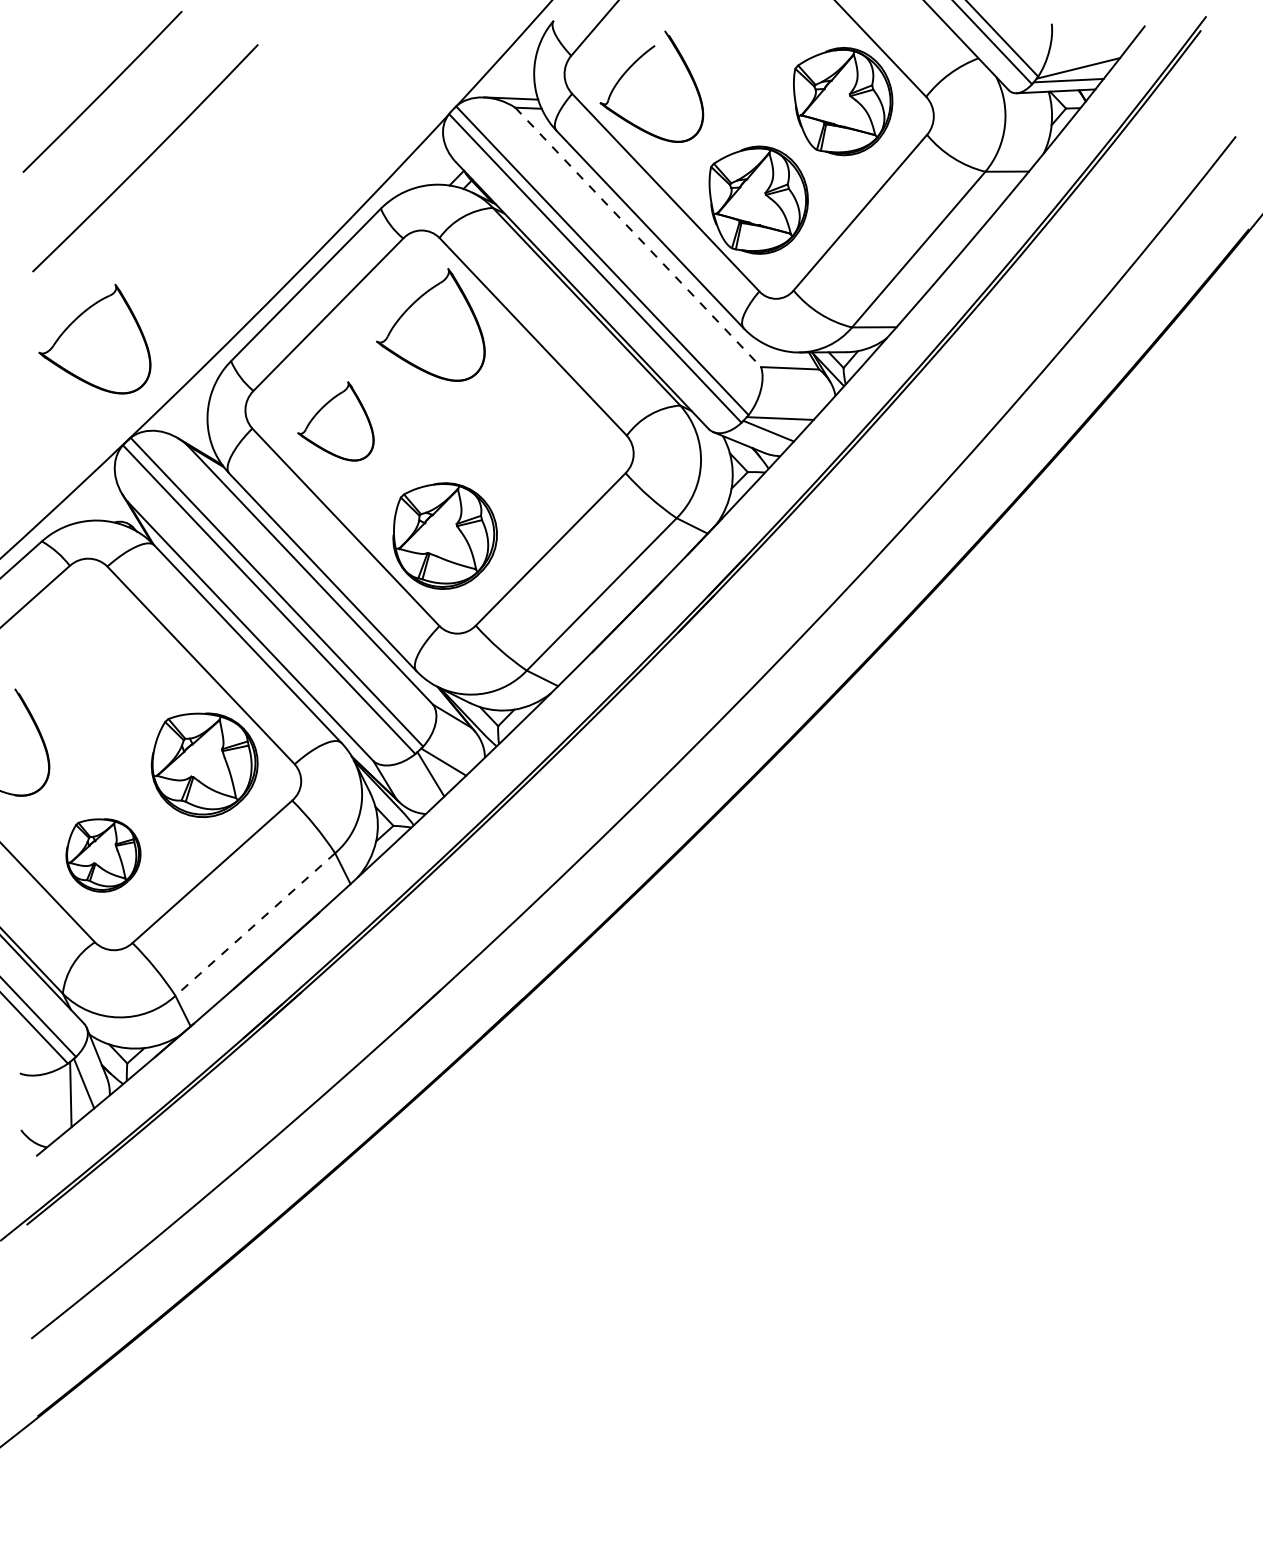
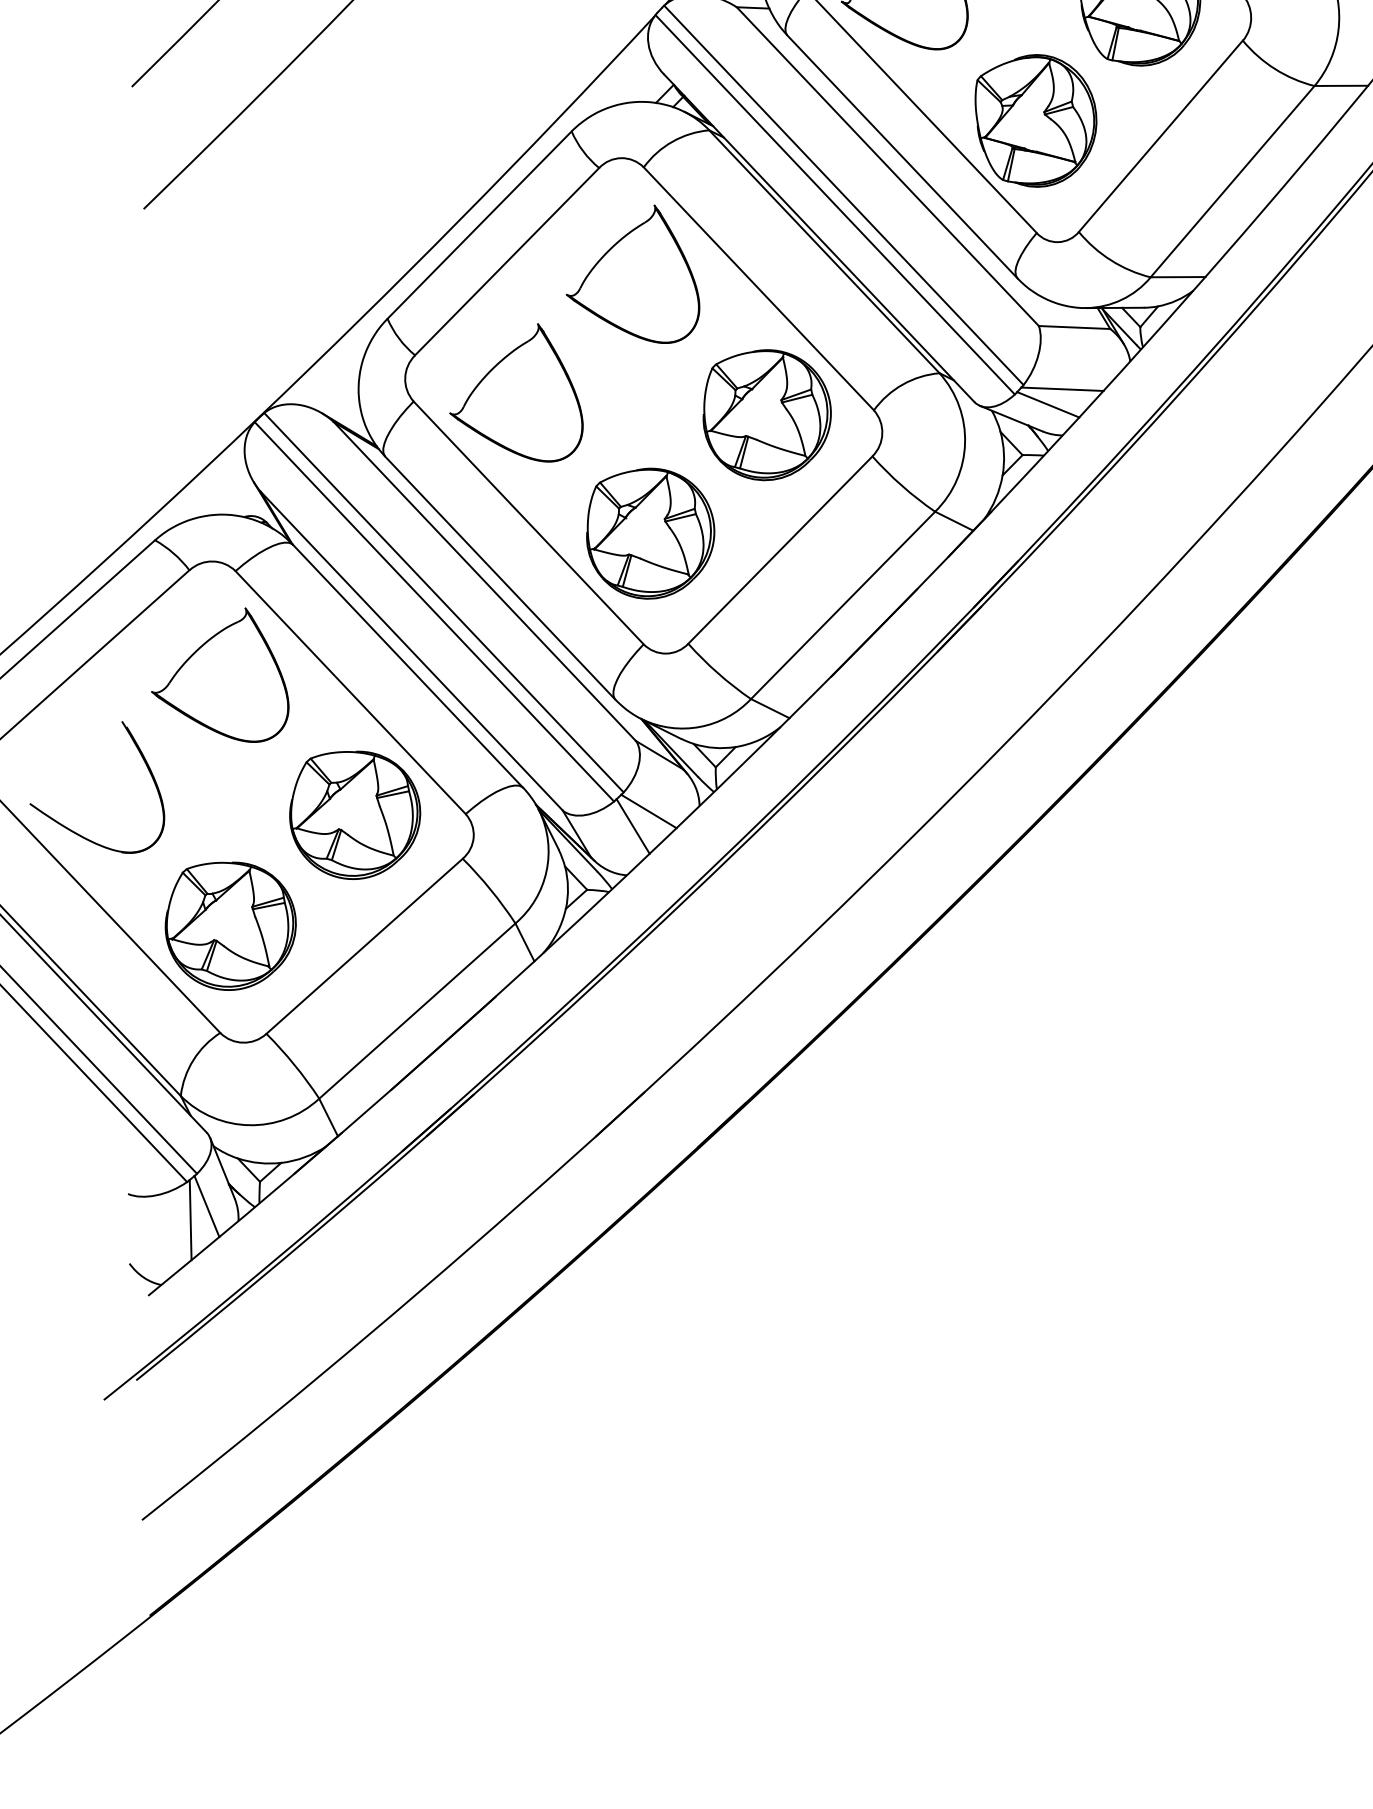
line: (638, 237) -> (888, 166), dashed -> solid
part: (94, 338) -> (219, 674), moved
part: (335, 421) -> (515, 392), size x1.43
part: (539, 439) -> (766, 415), added
part: (103, 855) -> (230, 926), size x1.43
line: (254, 924) -> (416, 1011), dashed -> solid

